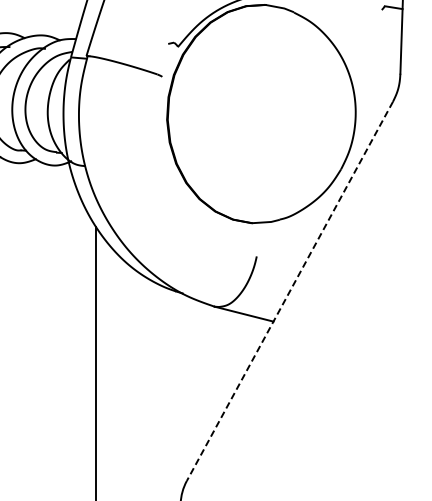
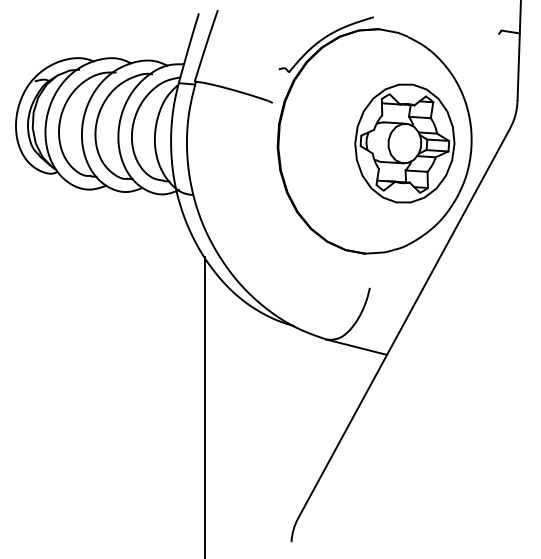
part: (290, 116) -> (404, 143), added
line: (289, 291) -> (403, 323), dashed -> solid

